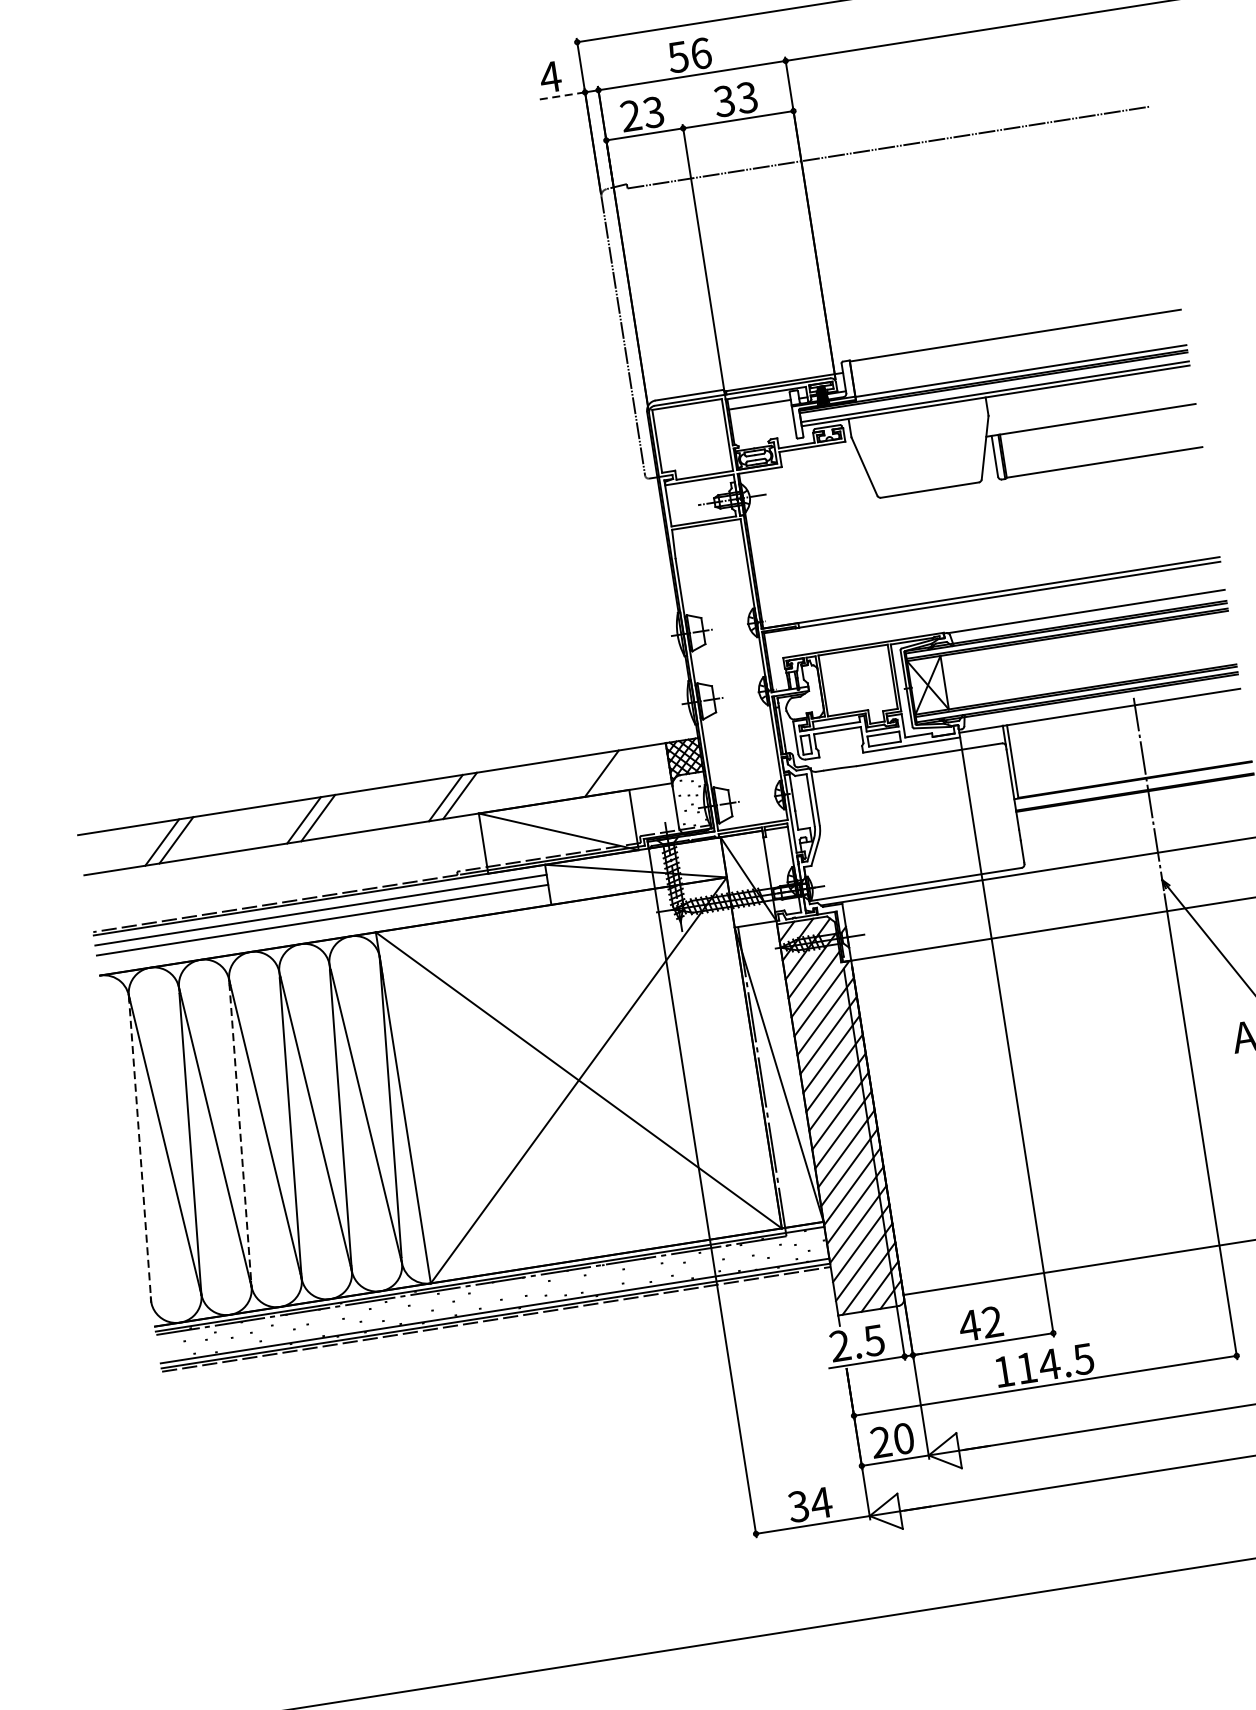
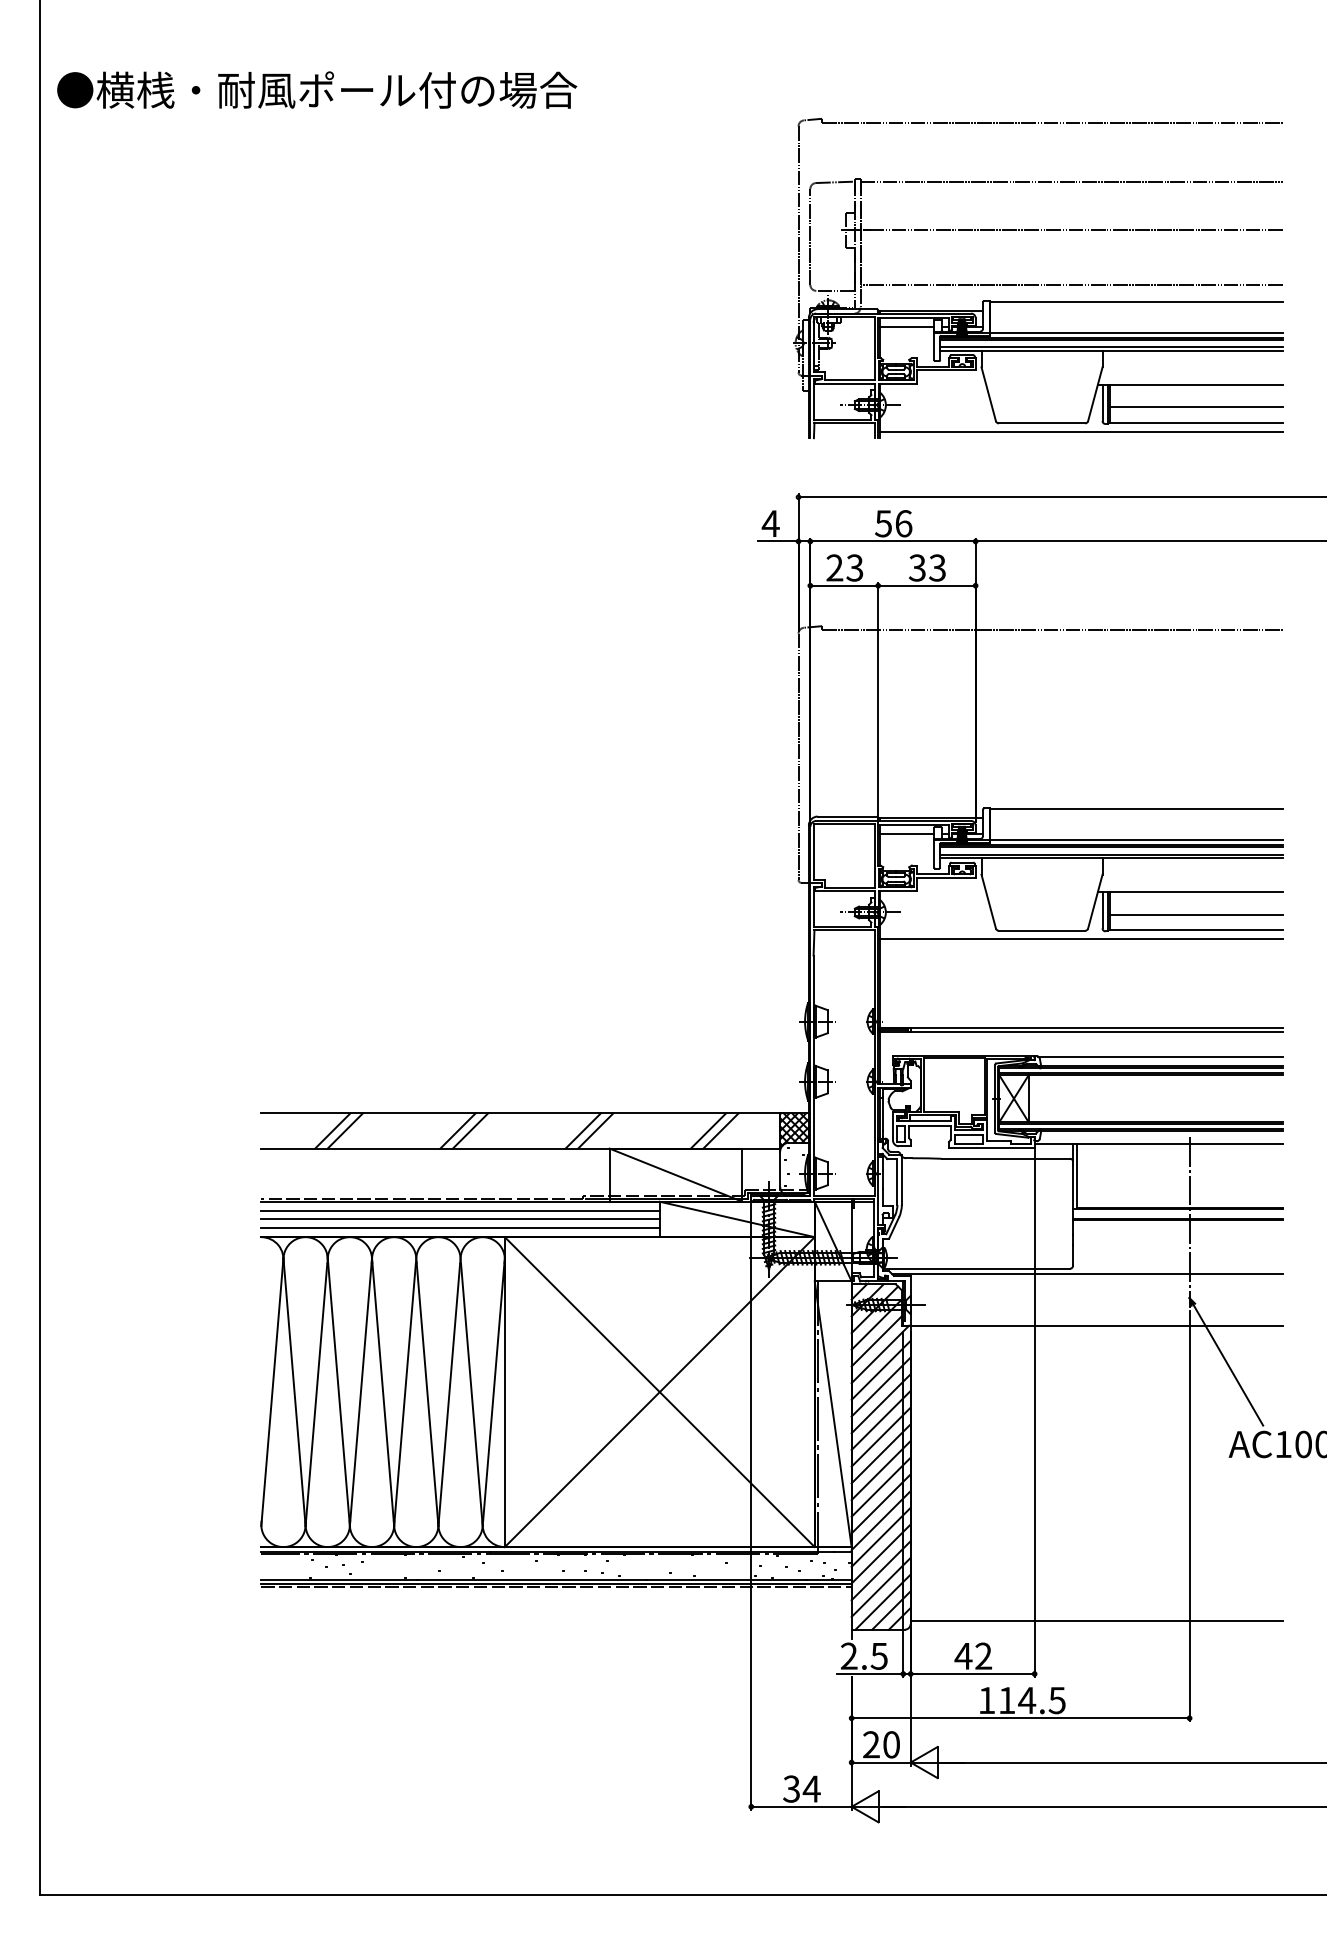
line: (561, 96) -> (777, 541), dashed -> solid
line: (1100, 444) -> (1195, 914), added
line: (975, 493) -> (1080, 939), added
line: (587, 775) -> (708, 1130), added
line: (324, 930) -> (460, 1228), added
line: (240, 1135) -> (360, 1393), dashed -> solid
line: (140, 1149) -> (272, 1392), dashed -> solid

